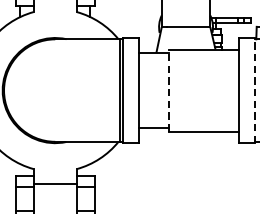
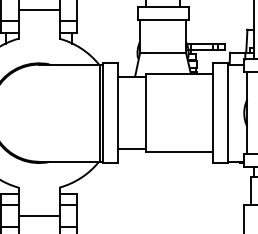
line: (168, 90) -> (146, 113), dashed -> solid
line: (255, 90) -> (228, 113), dashed -> solid
line: (54, 183) -> (38, 215), moved

